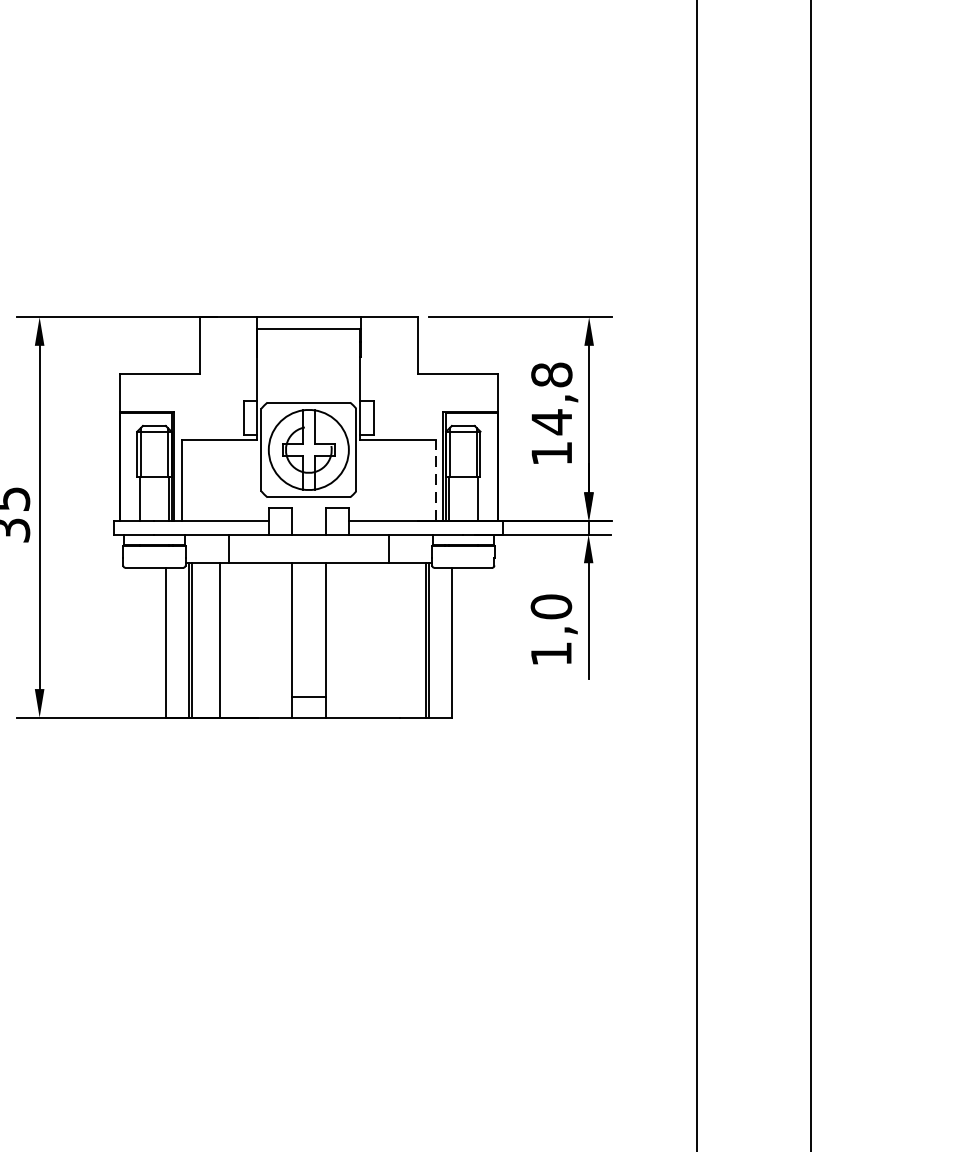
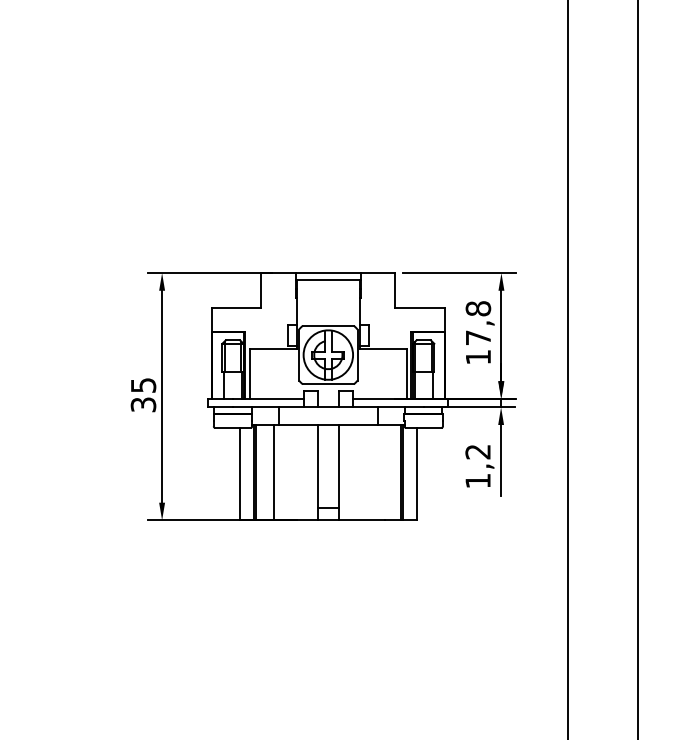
text: (552, 421) -> (478, 337), 14,8 -> 17,8
line: (435, 479) -> (406, 373), dashed -> solid
text: (550, 606) -> (477, 451), 1,0 -> 1,2

